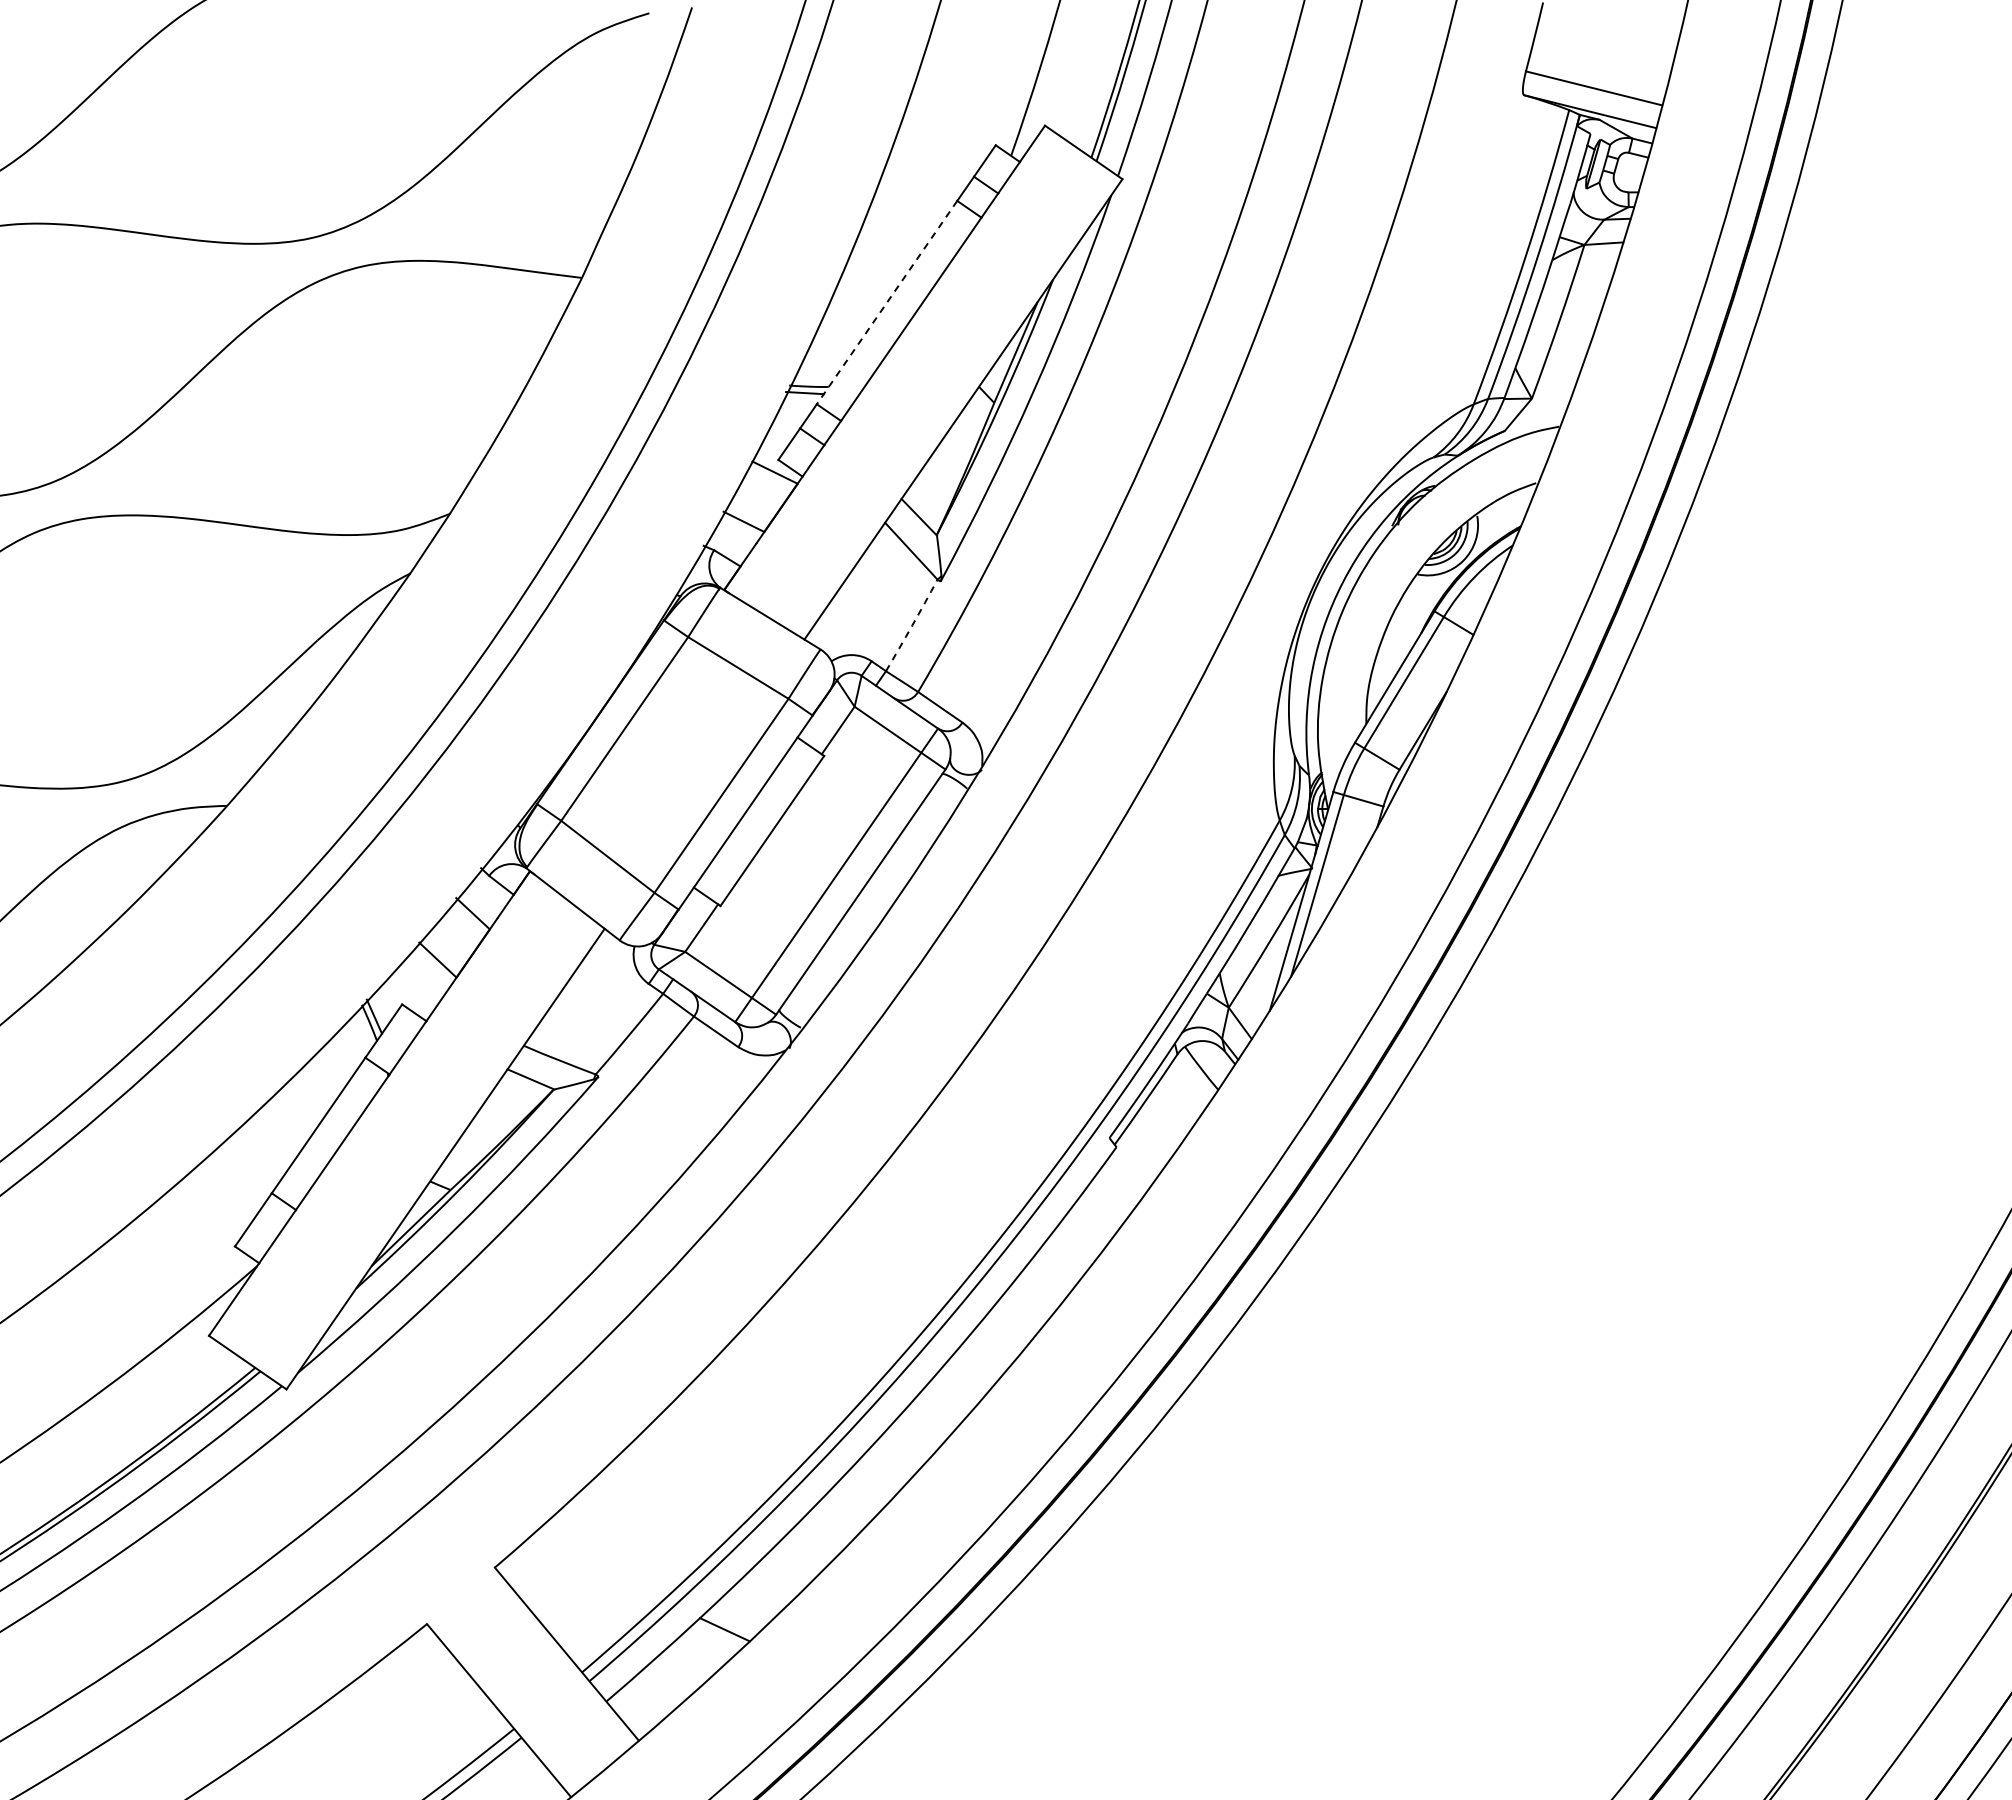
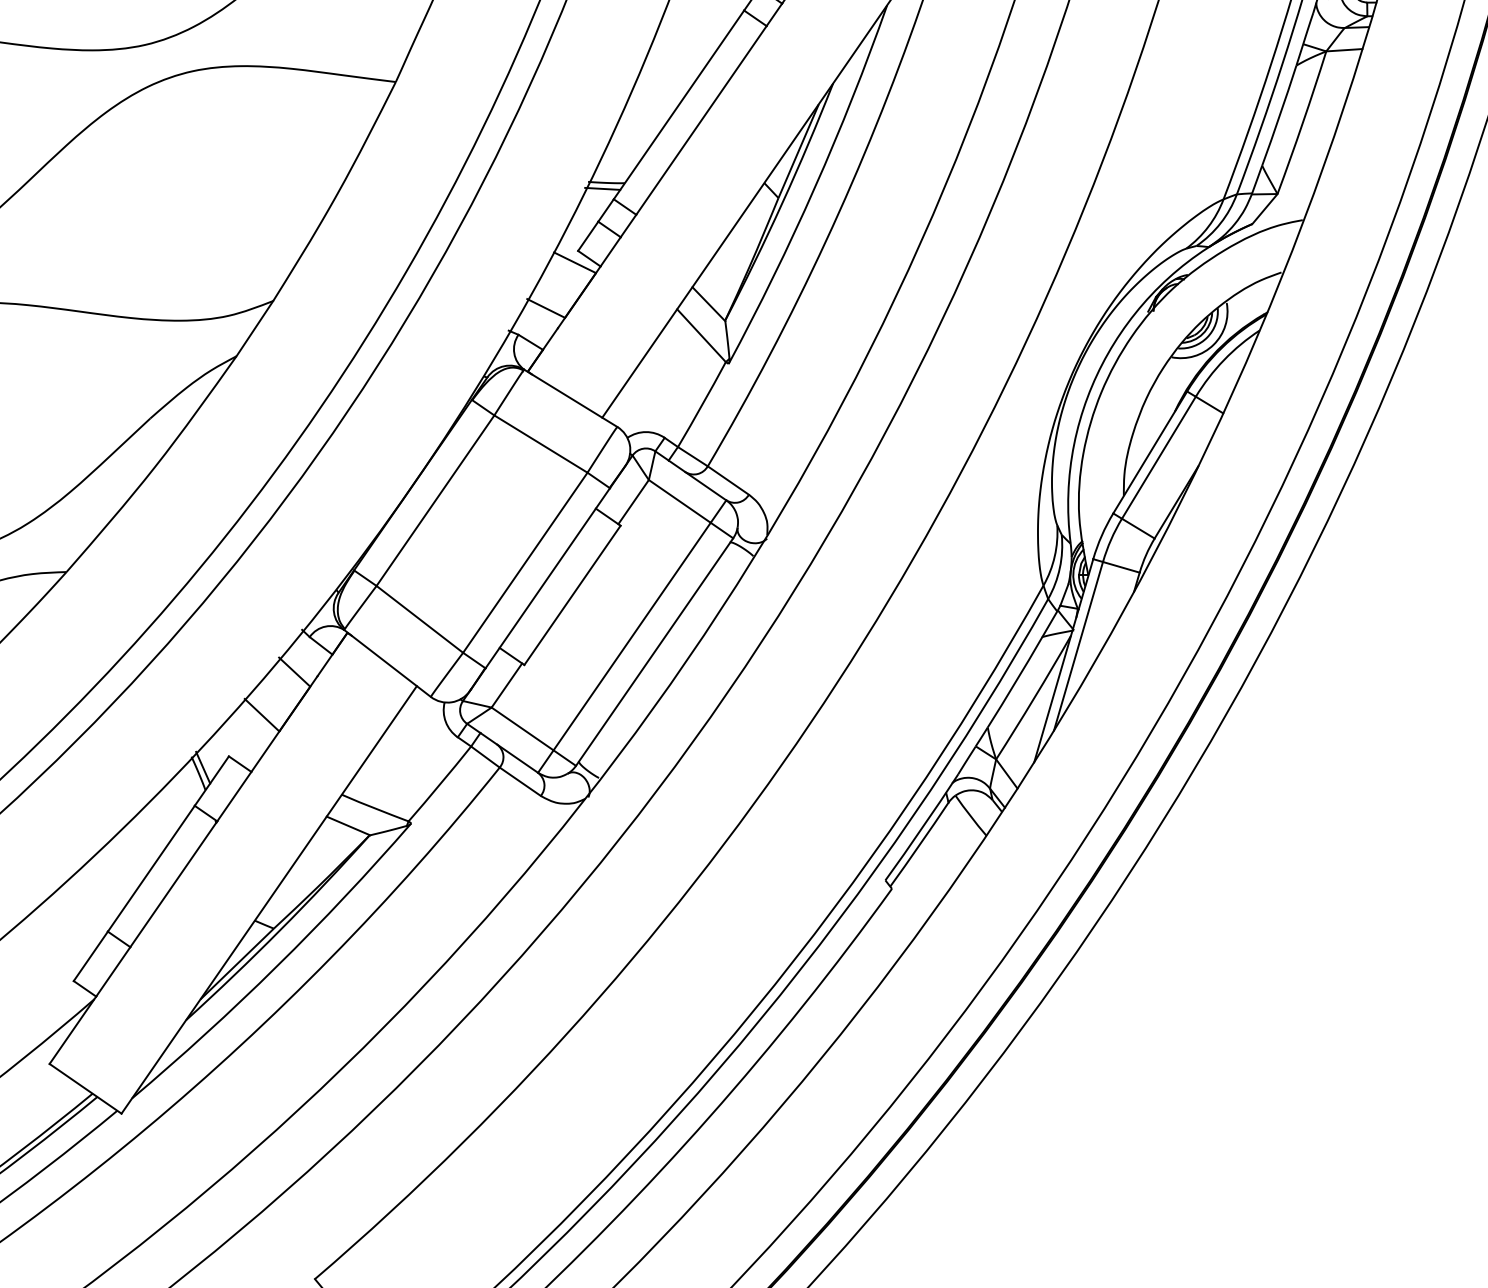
line: (887, 302) -> (679, 104), dashed -> solid
arc: (912, 625) -> (702, 404), dashed -> solid

